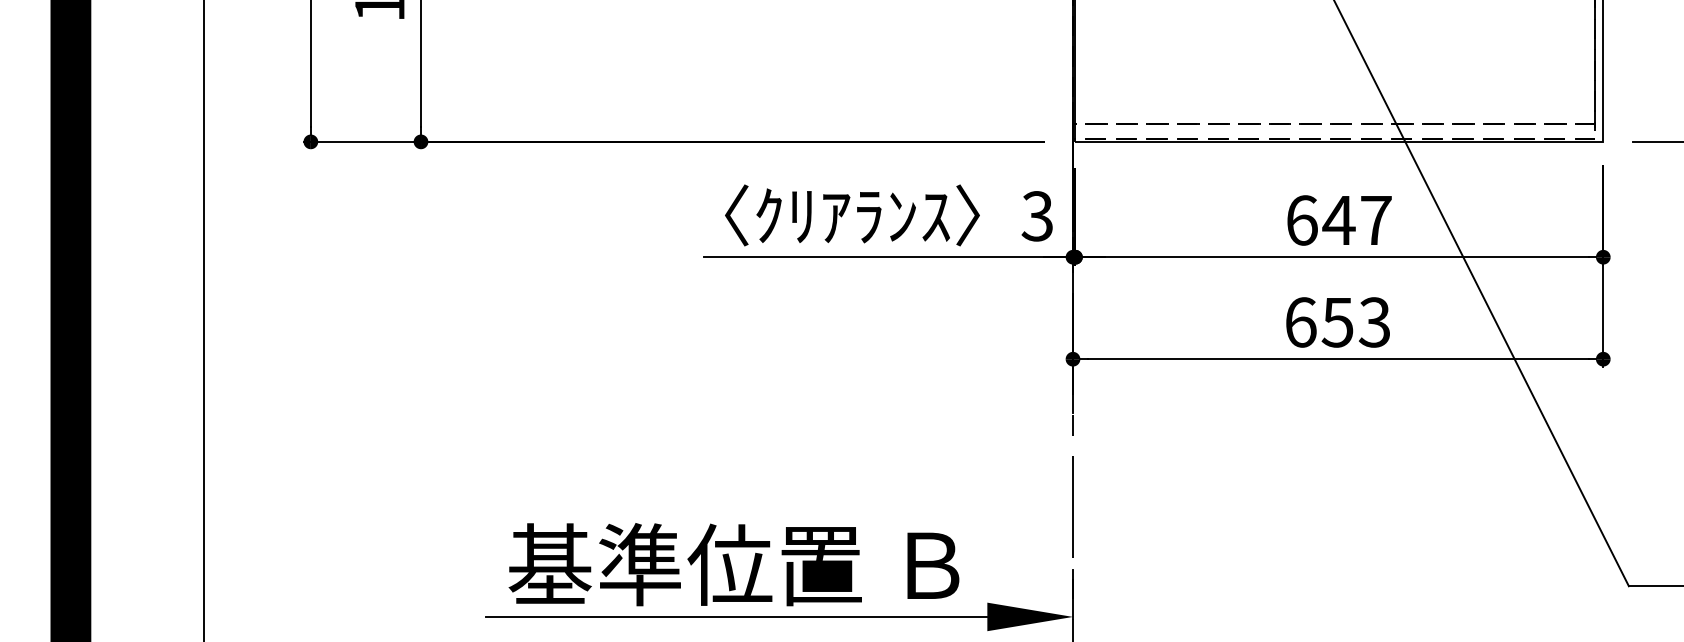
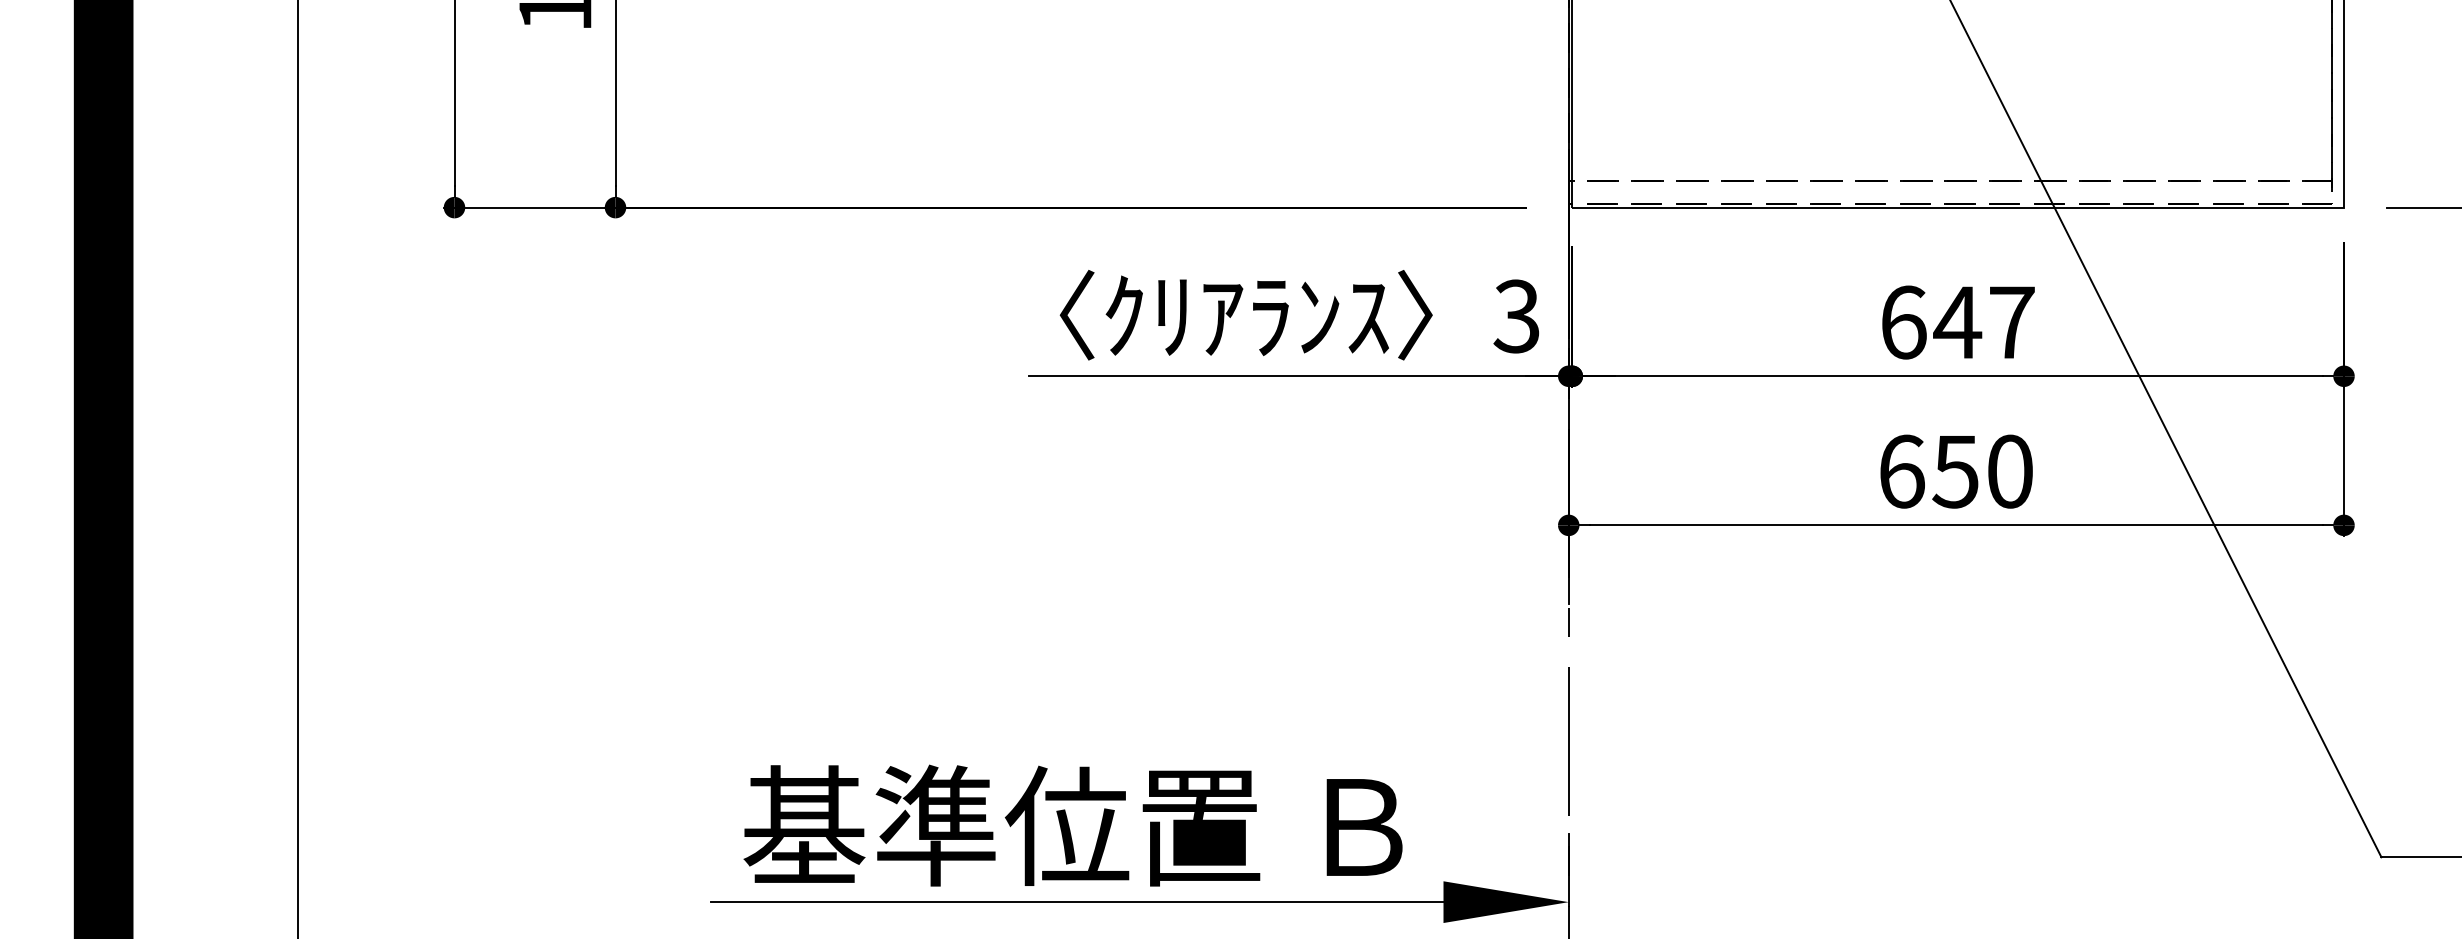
text: (1374, 322) -> (2009, 471), 653 -> 650

